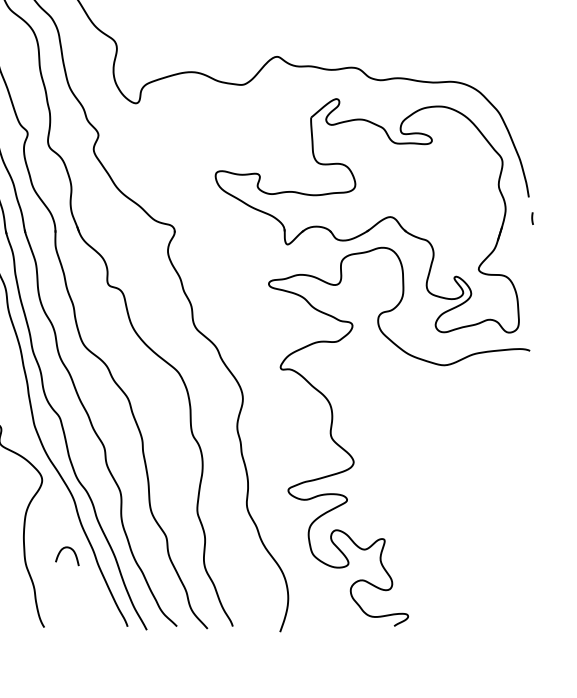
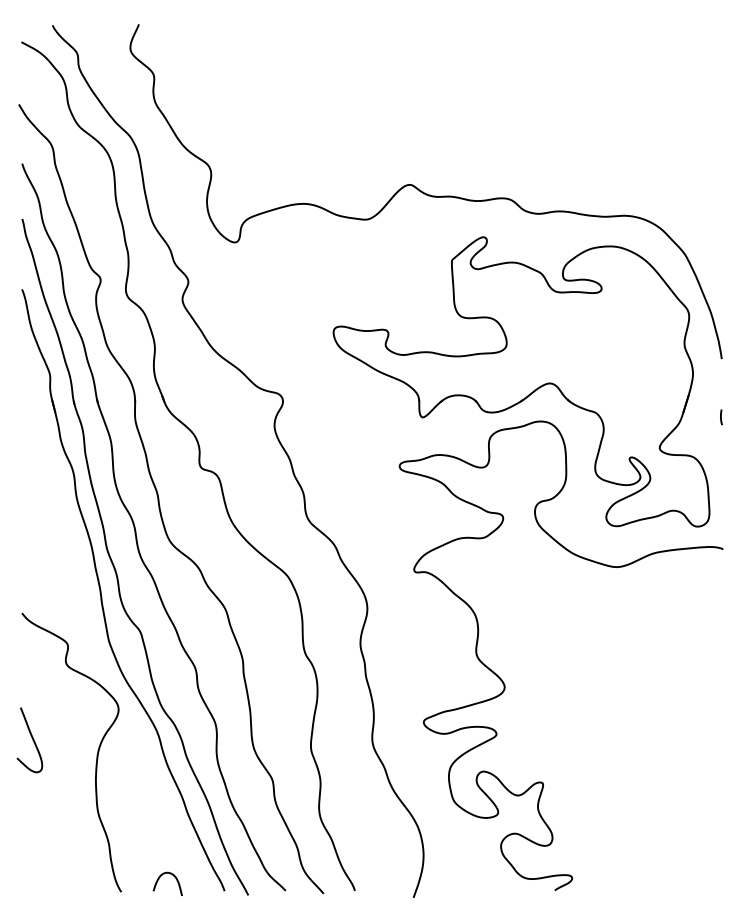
line: (532, 218) -> (721, 417), moved
curve: (60, 552) -> (159, 879), moved

